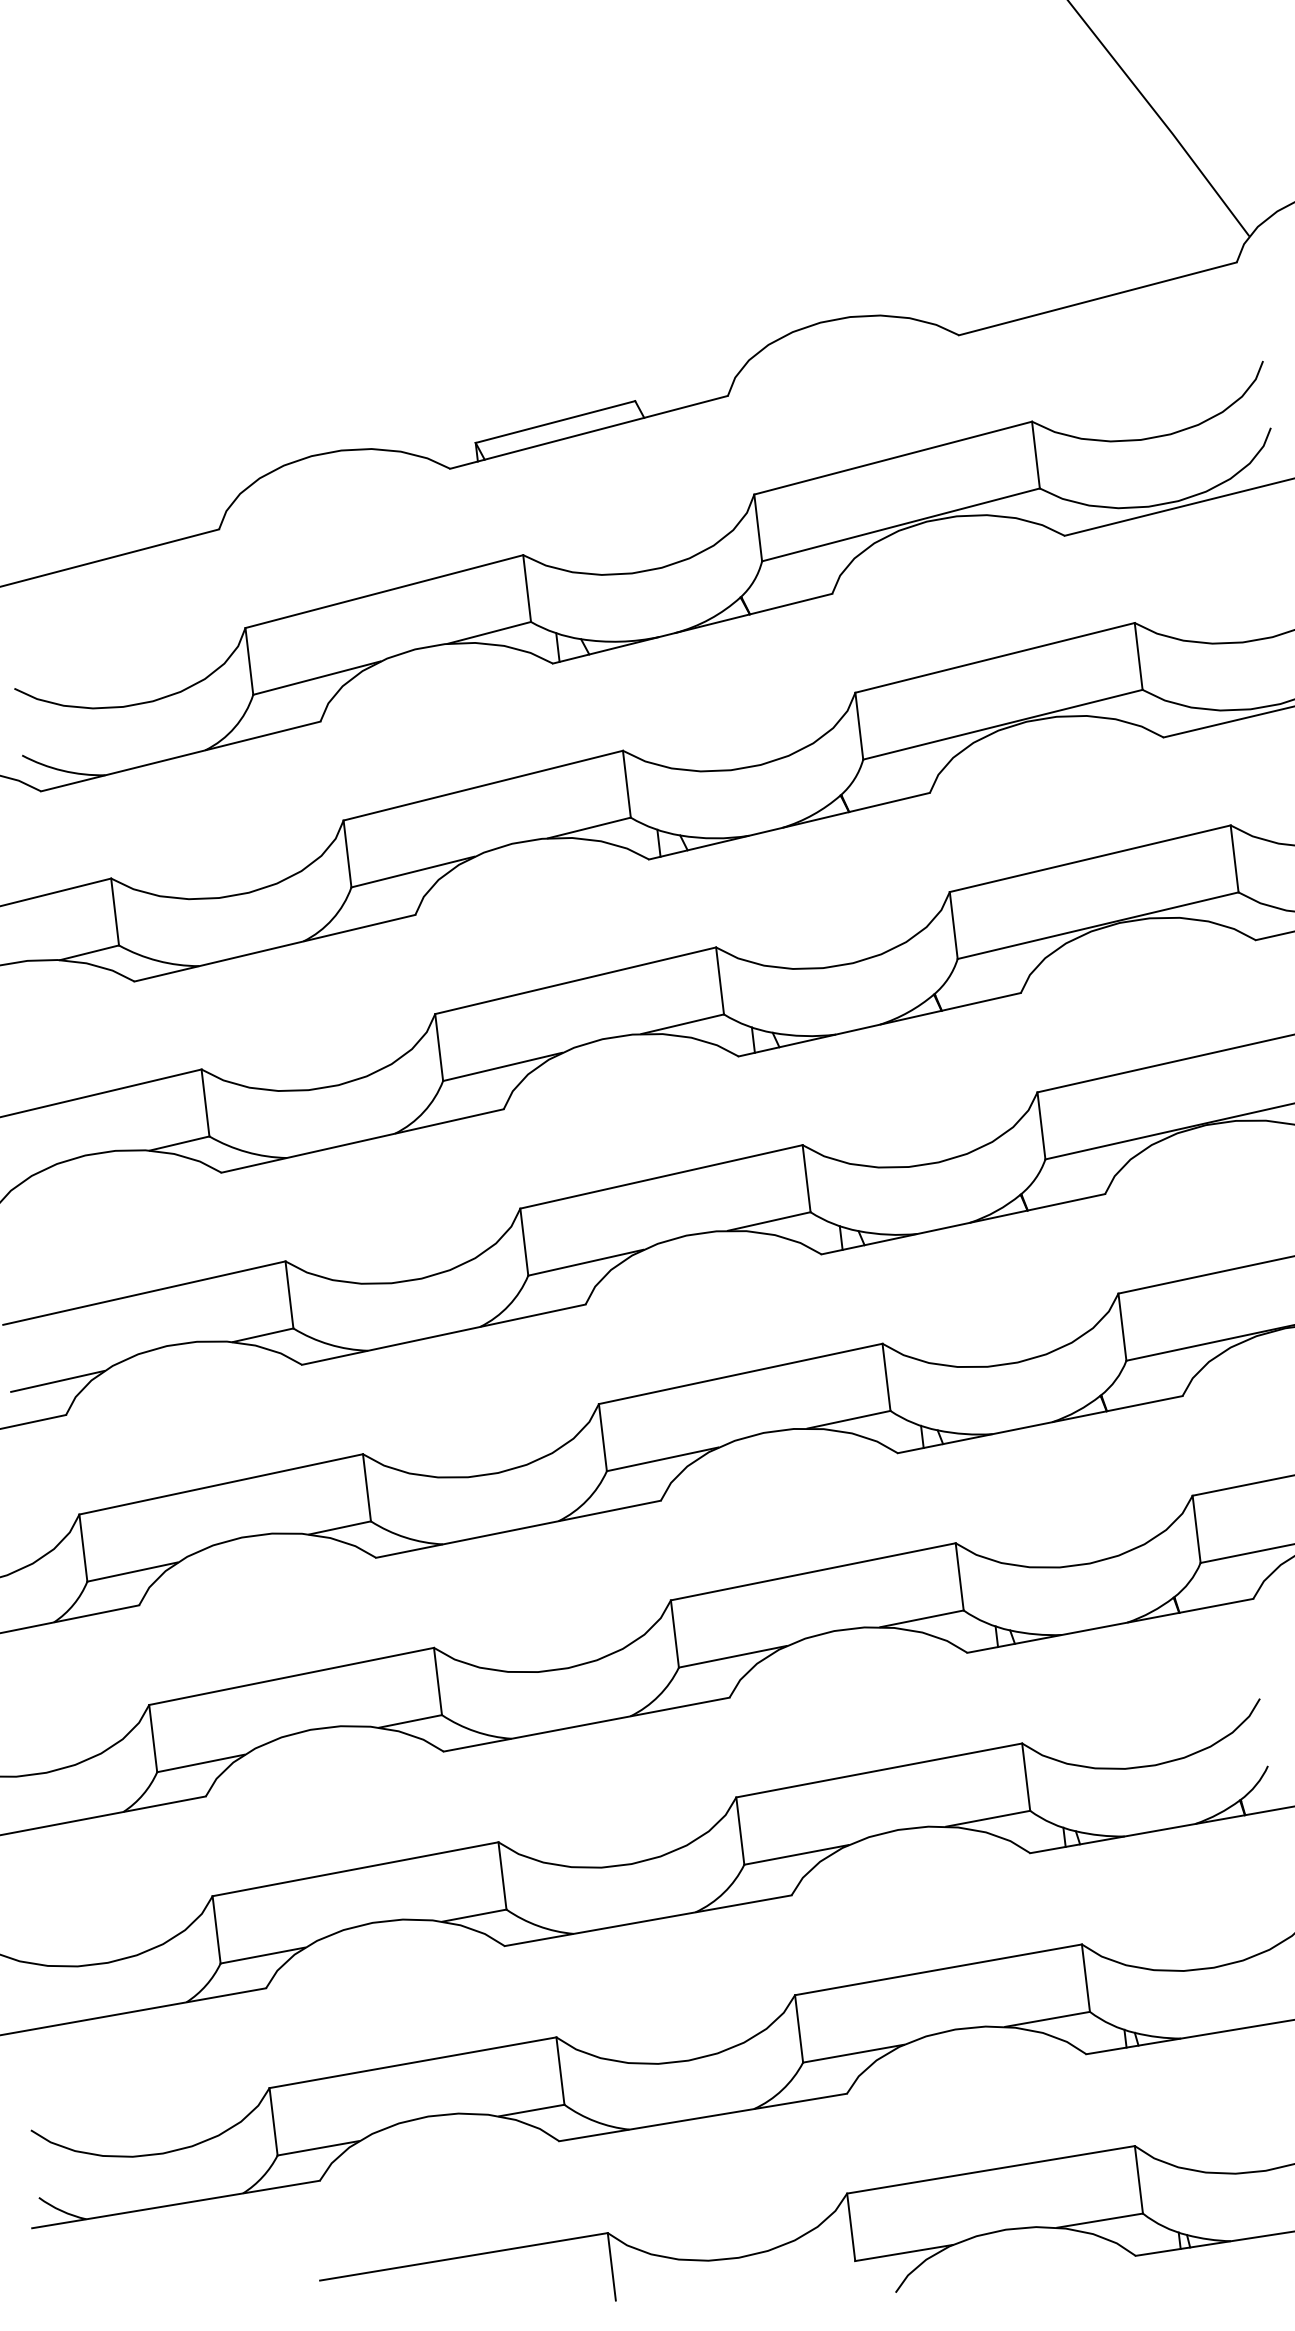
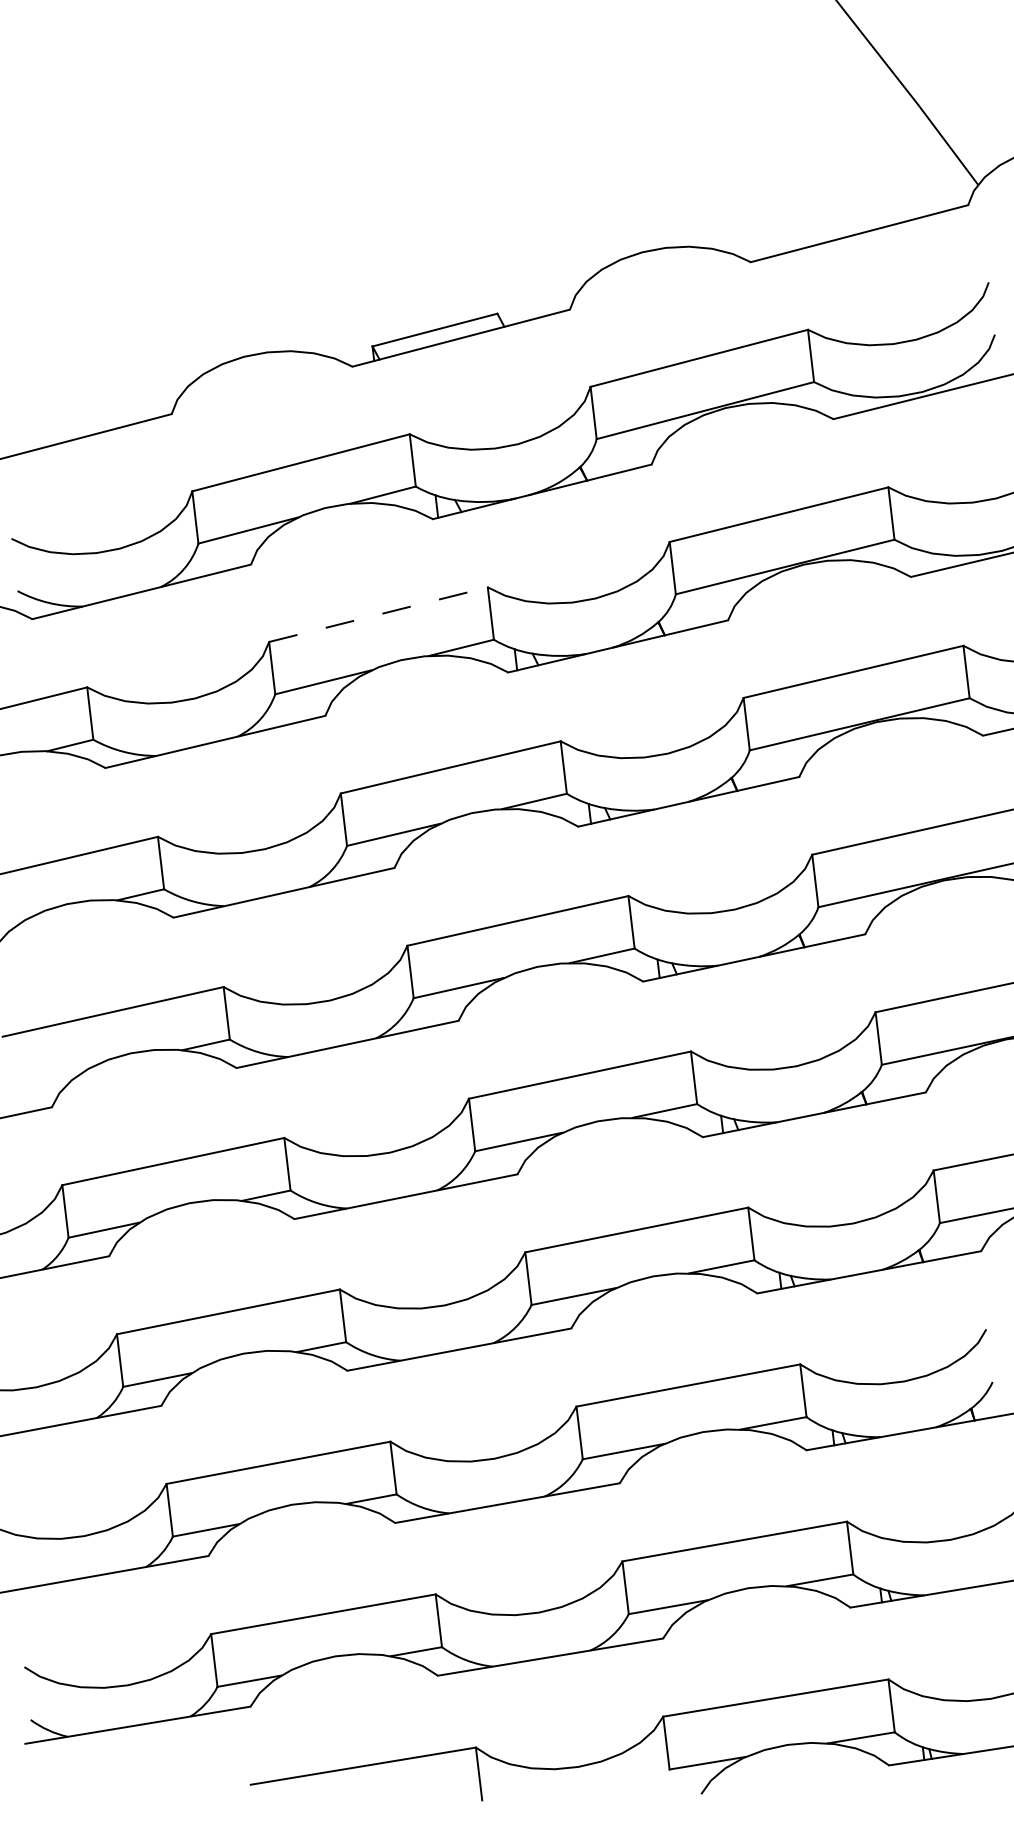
line: (483, 785) -> (378, 614), solid -> dashed
line: (57, 1380) -> (45, 1080), removed

